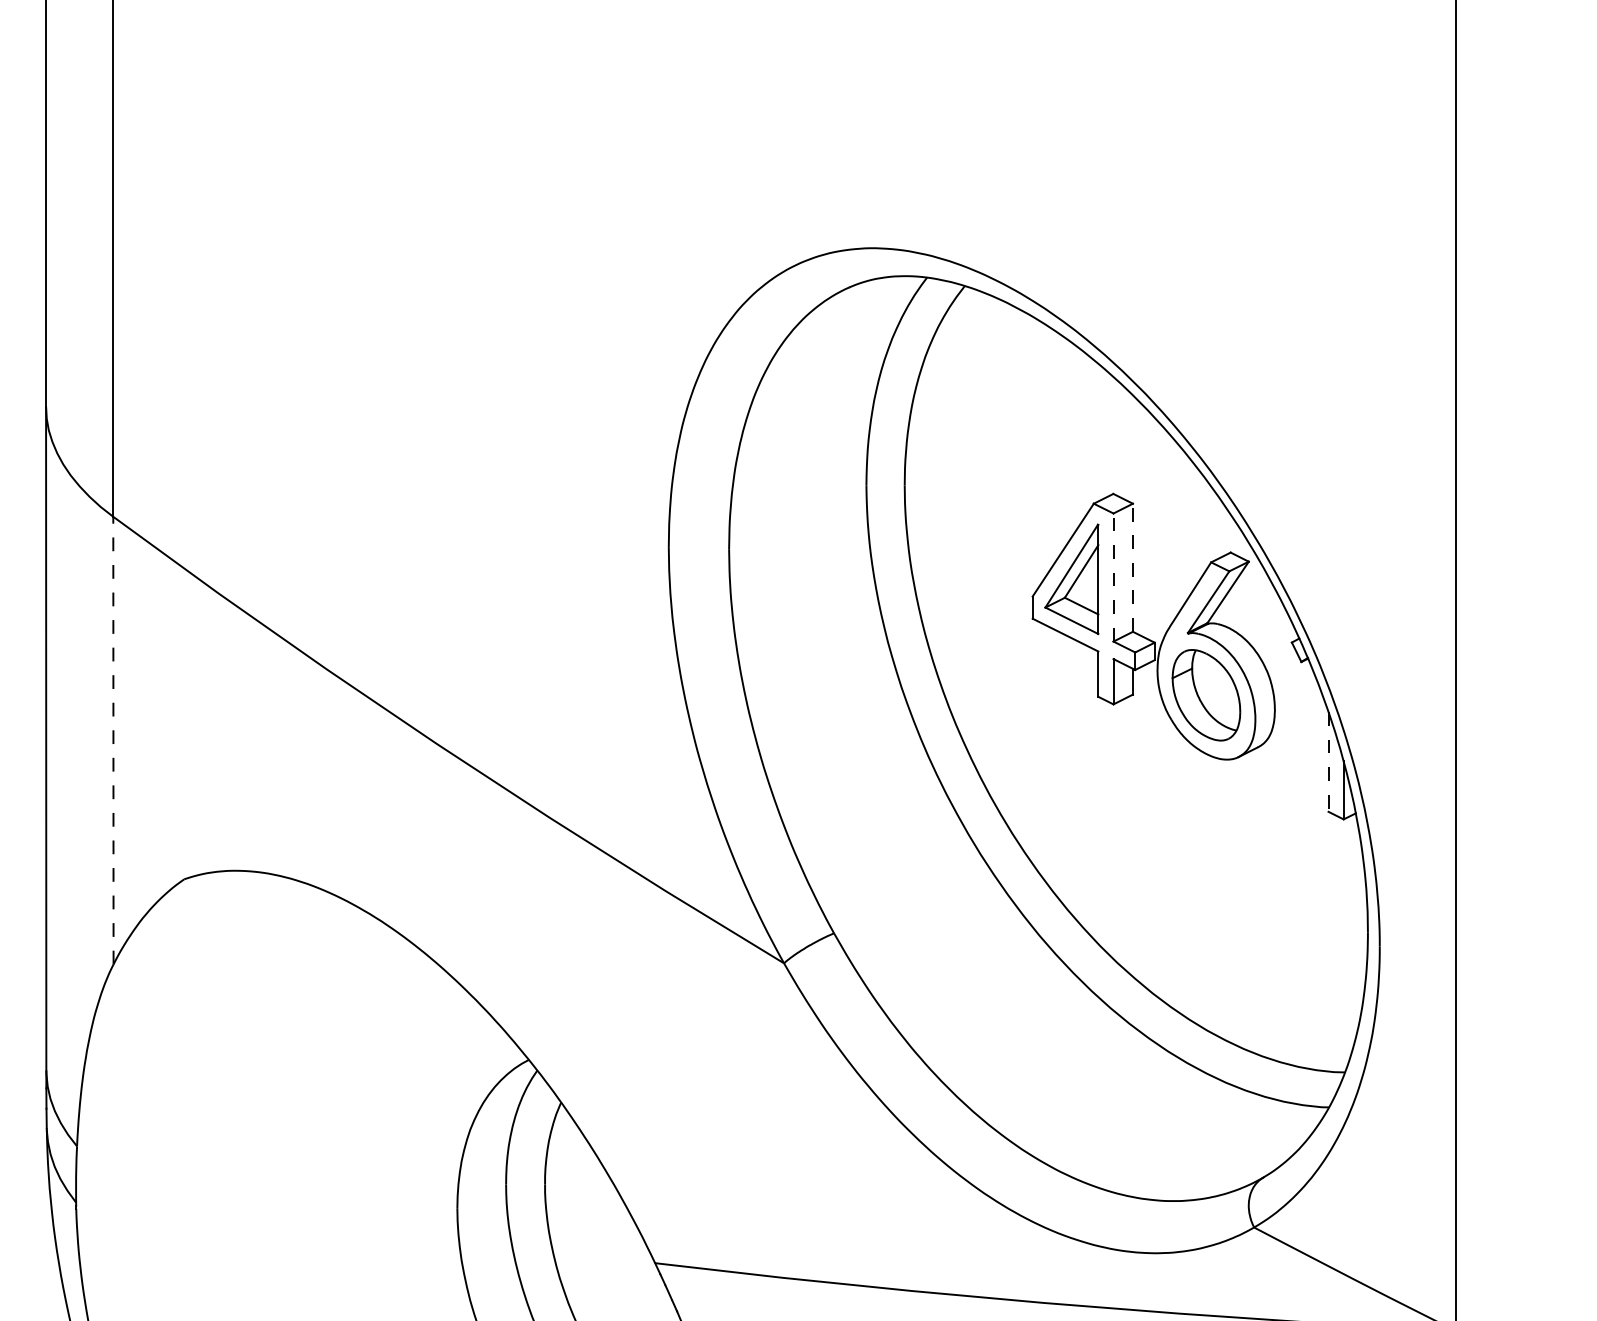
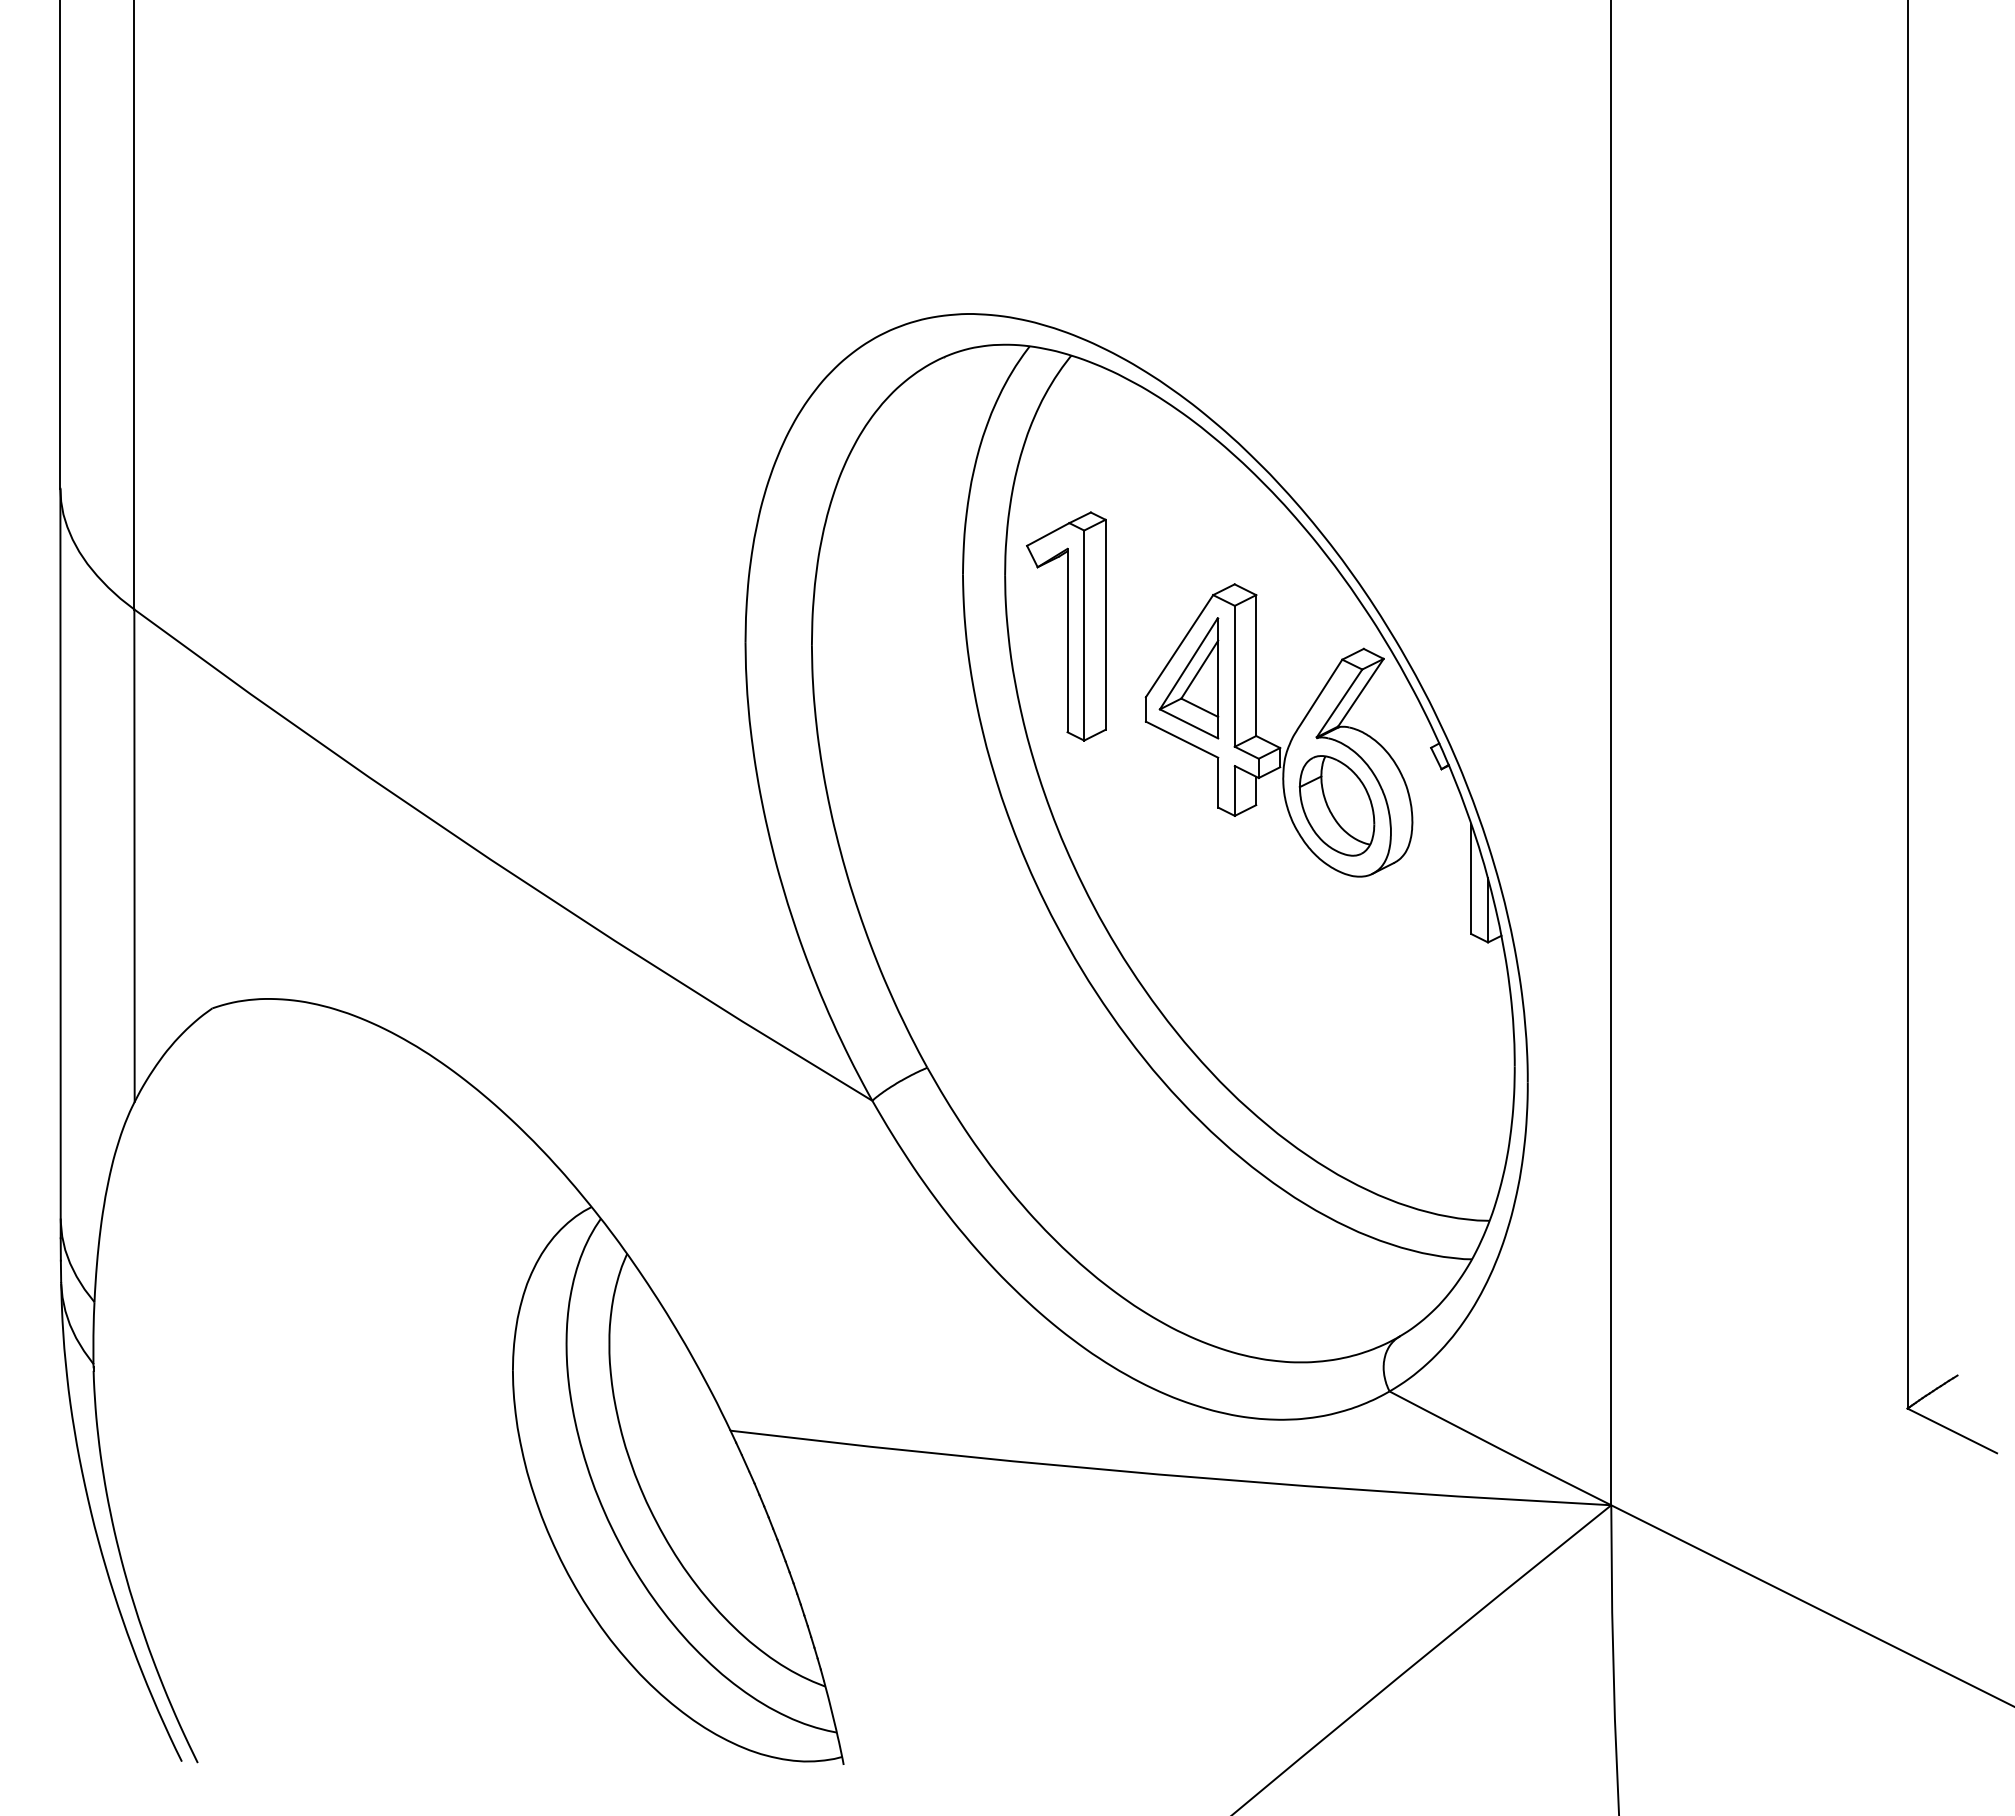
part: (960, 532) -> (1066, 626), added
line: (1133, 567) -> (1256, 665), dashed -> solid
line: (1113, 576) -> (1234, 675), dashed -> solid
line: (113, 740) -> (134, 855), dashed -> solid
line: (1328, 762) -> (1471, 879), dashed -> solid

